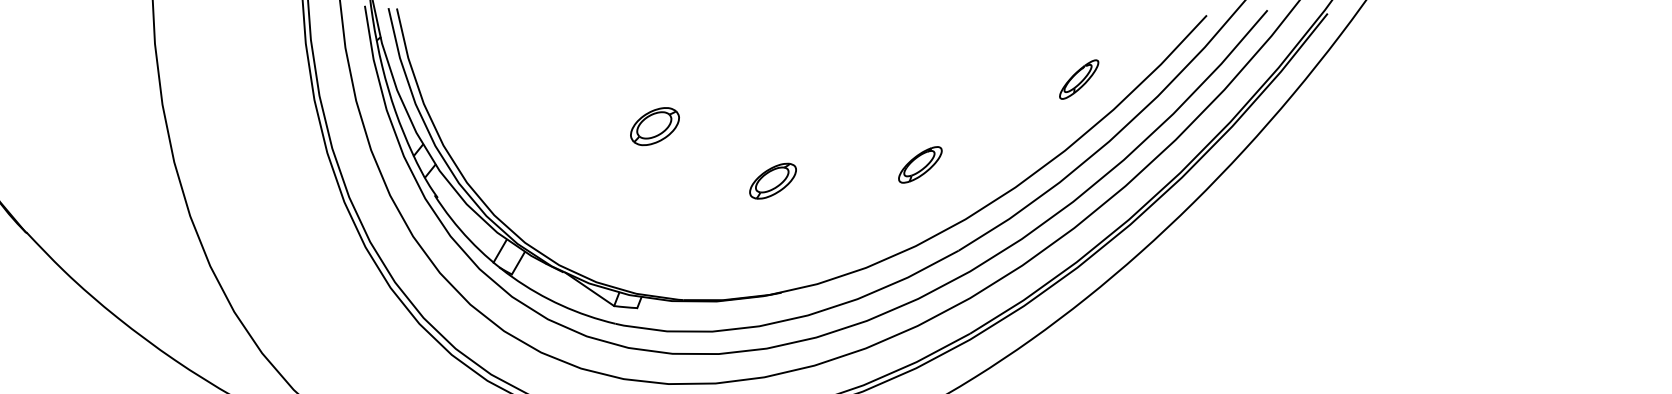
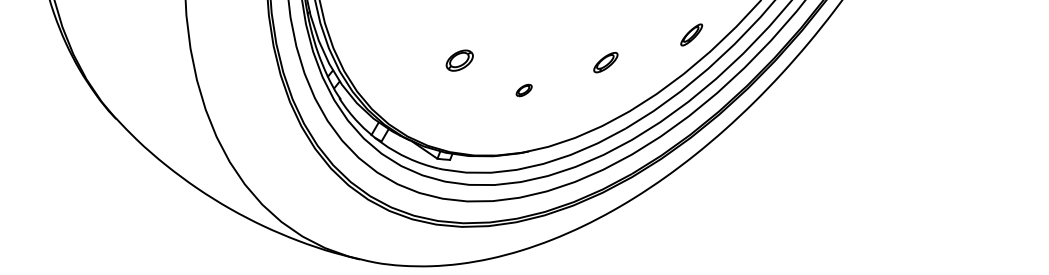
part: (919, 164) -> (605, 62), moved
part: (771, 181) -> (523, 90), size x0.6

